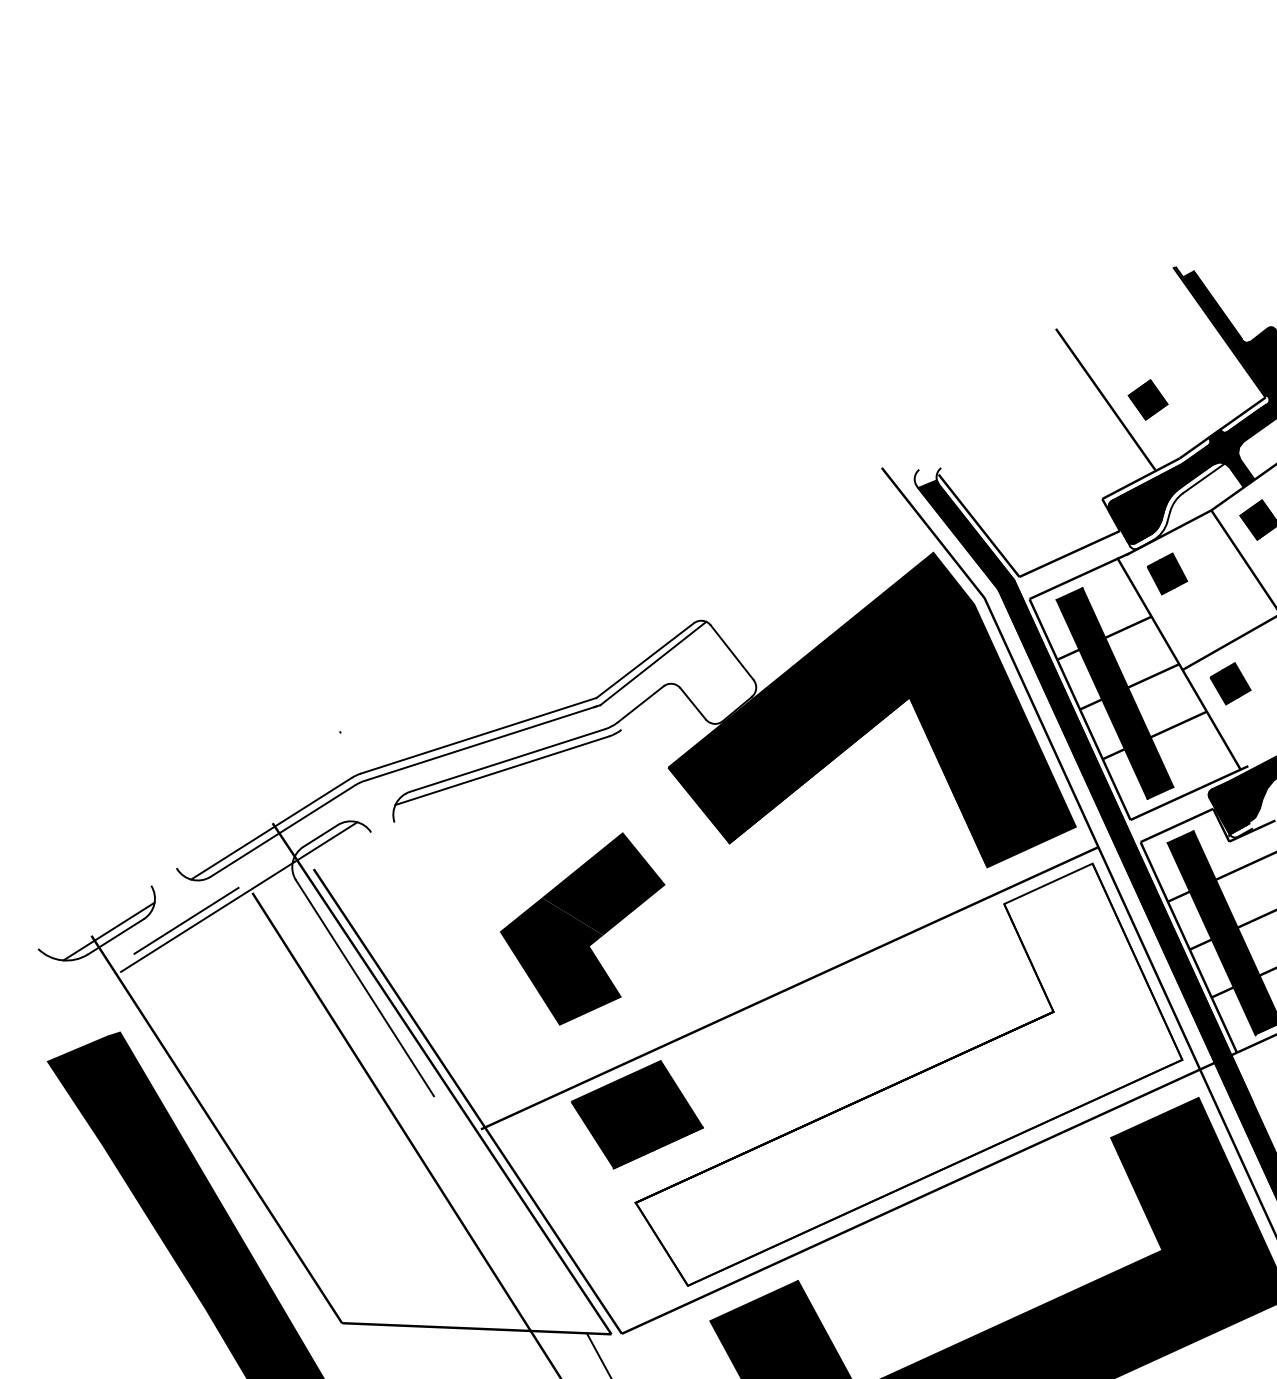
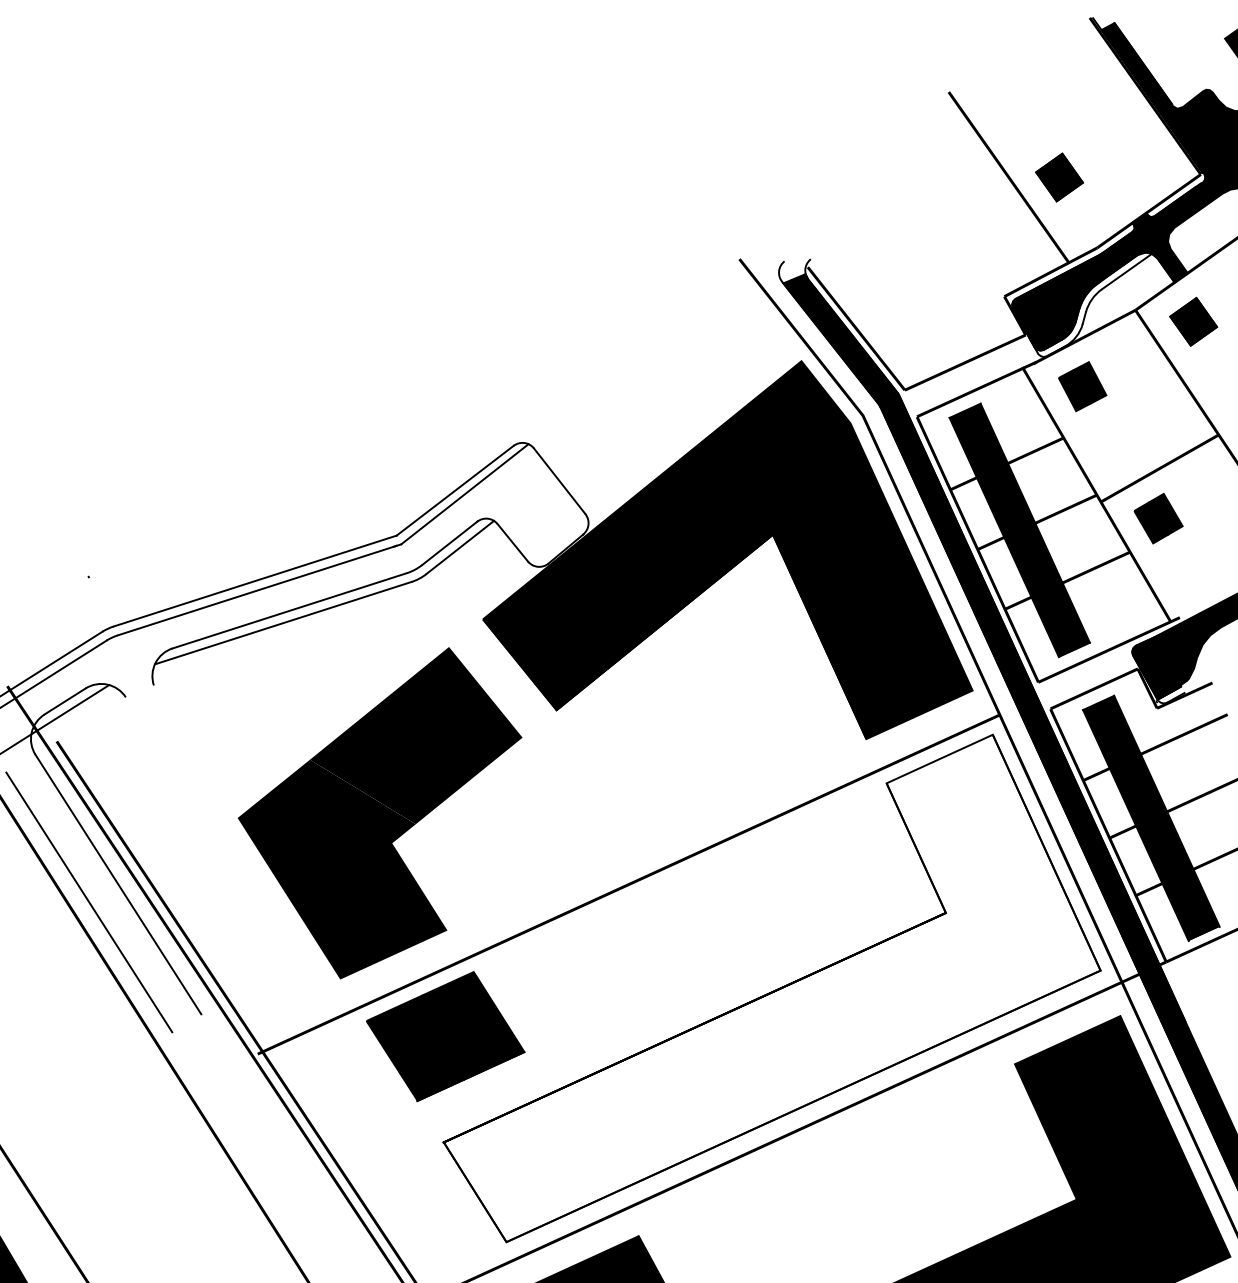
line: (649, 707) -> (460, 547), added
part: (582, 928) -> (379, 812), size x1.43
line: (340, 1003) -> (88, 902), added

